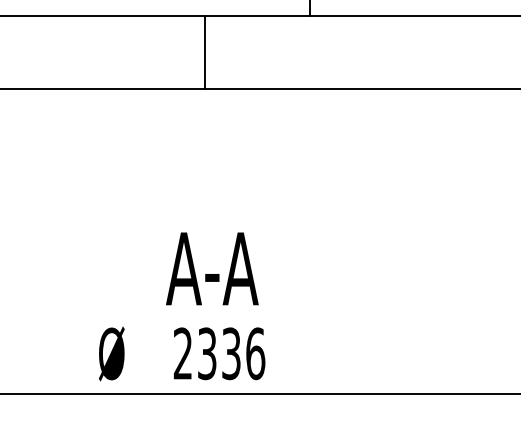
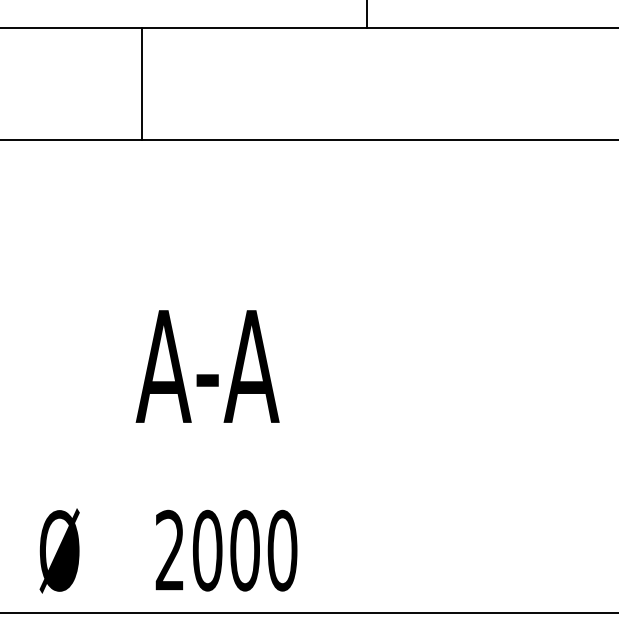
line: (204, 52) -> (141, 84), moved
text: (212, 268) -> (207, 365), moved
text: (231, 353) -> (245, 550), 2336 -> 2000

